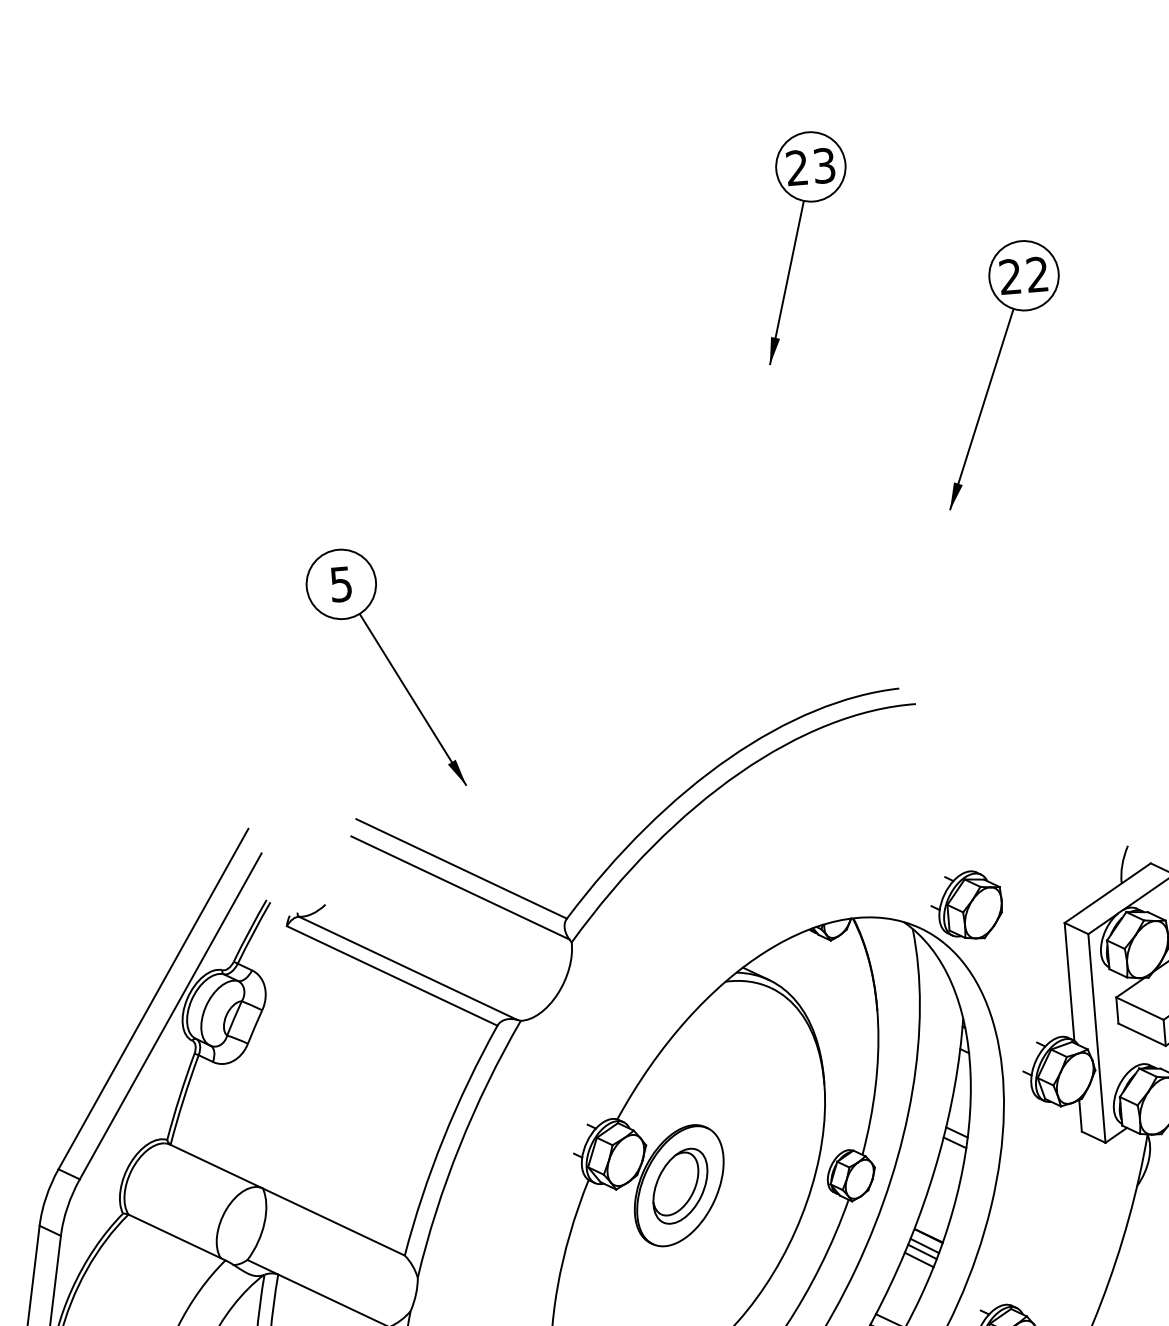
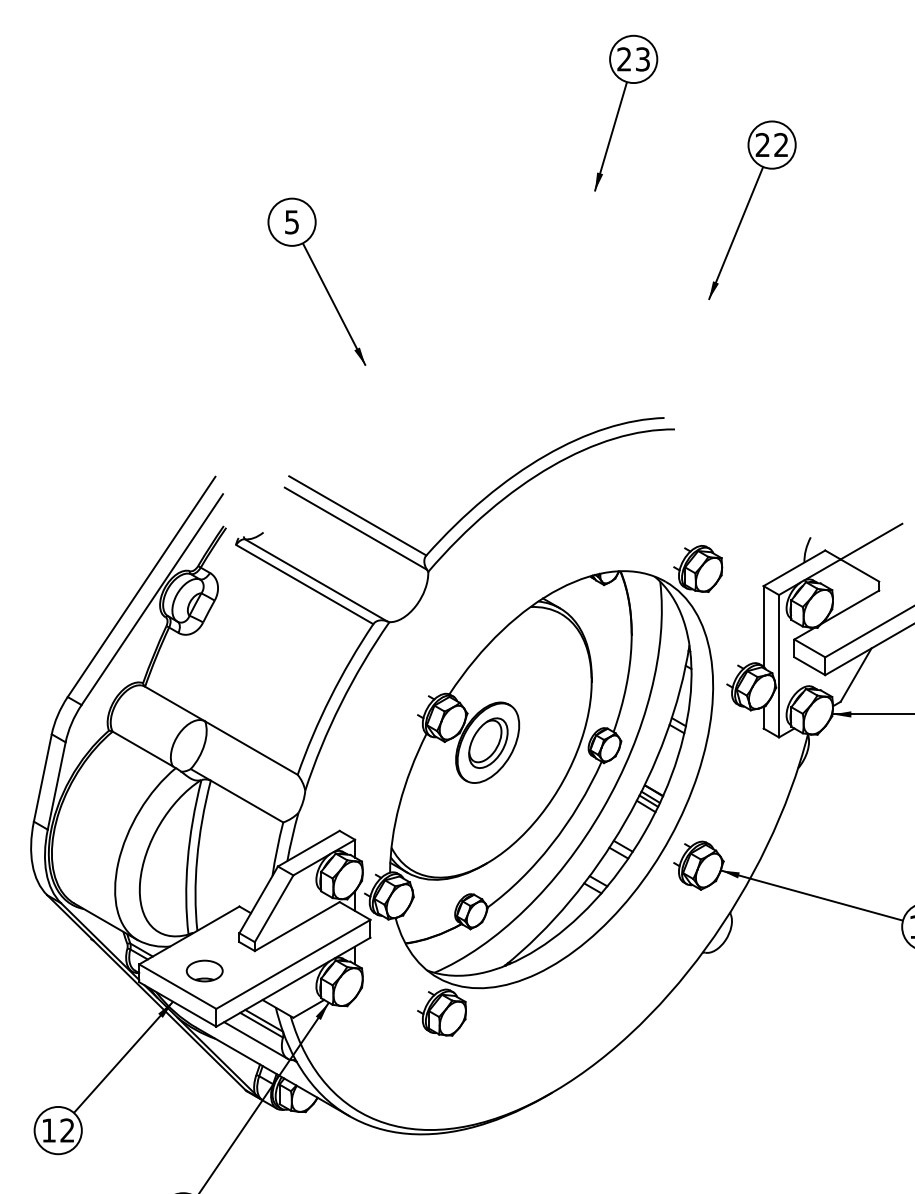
part: (384, 668) -> (316, 281), moved

